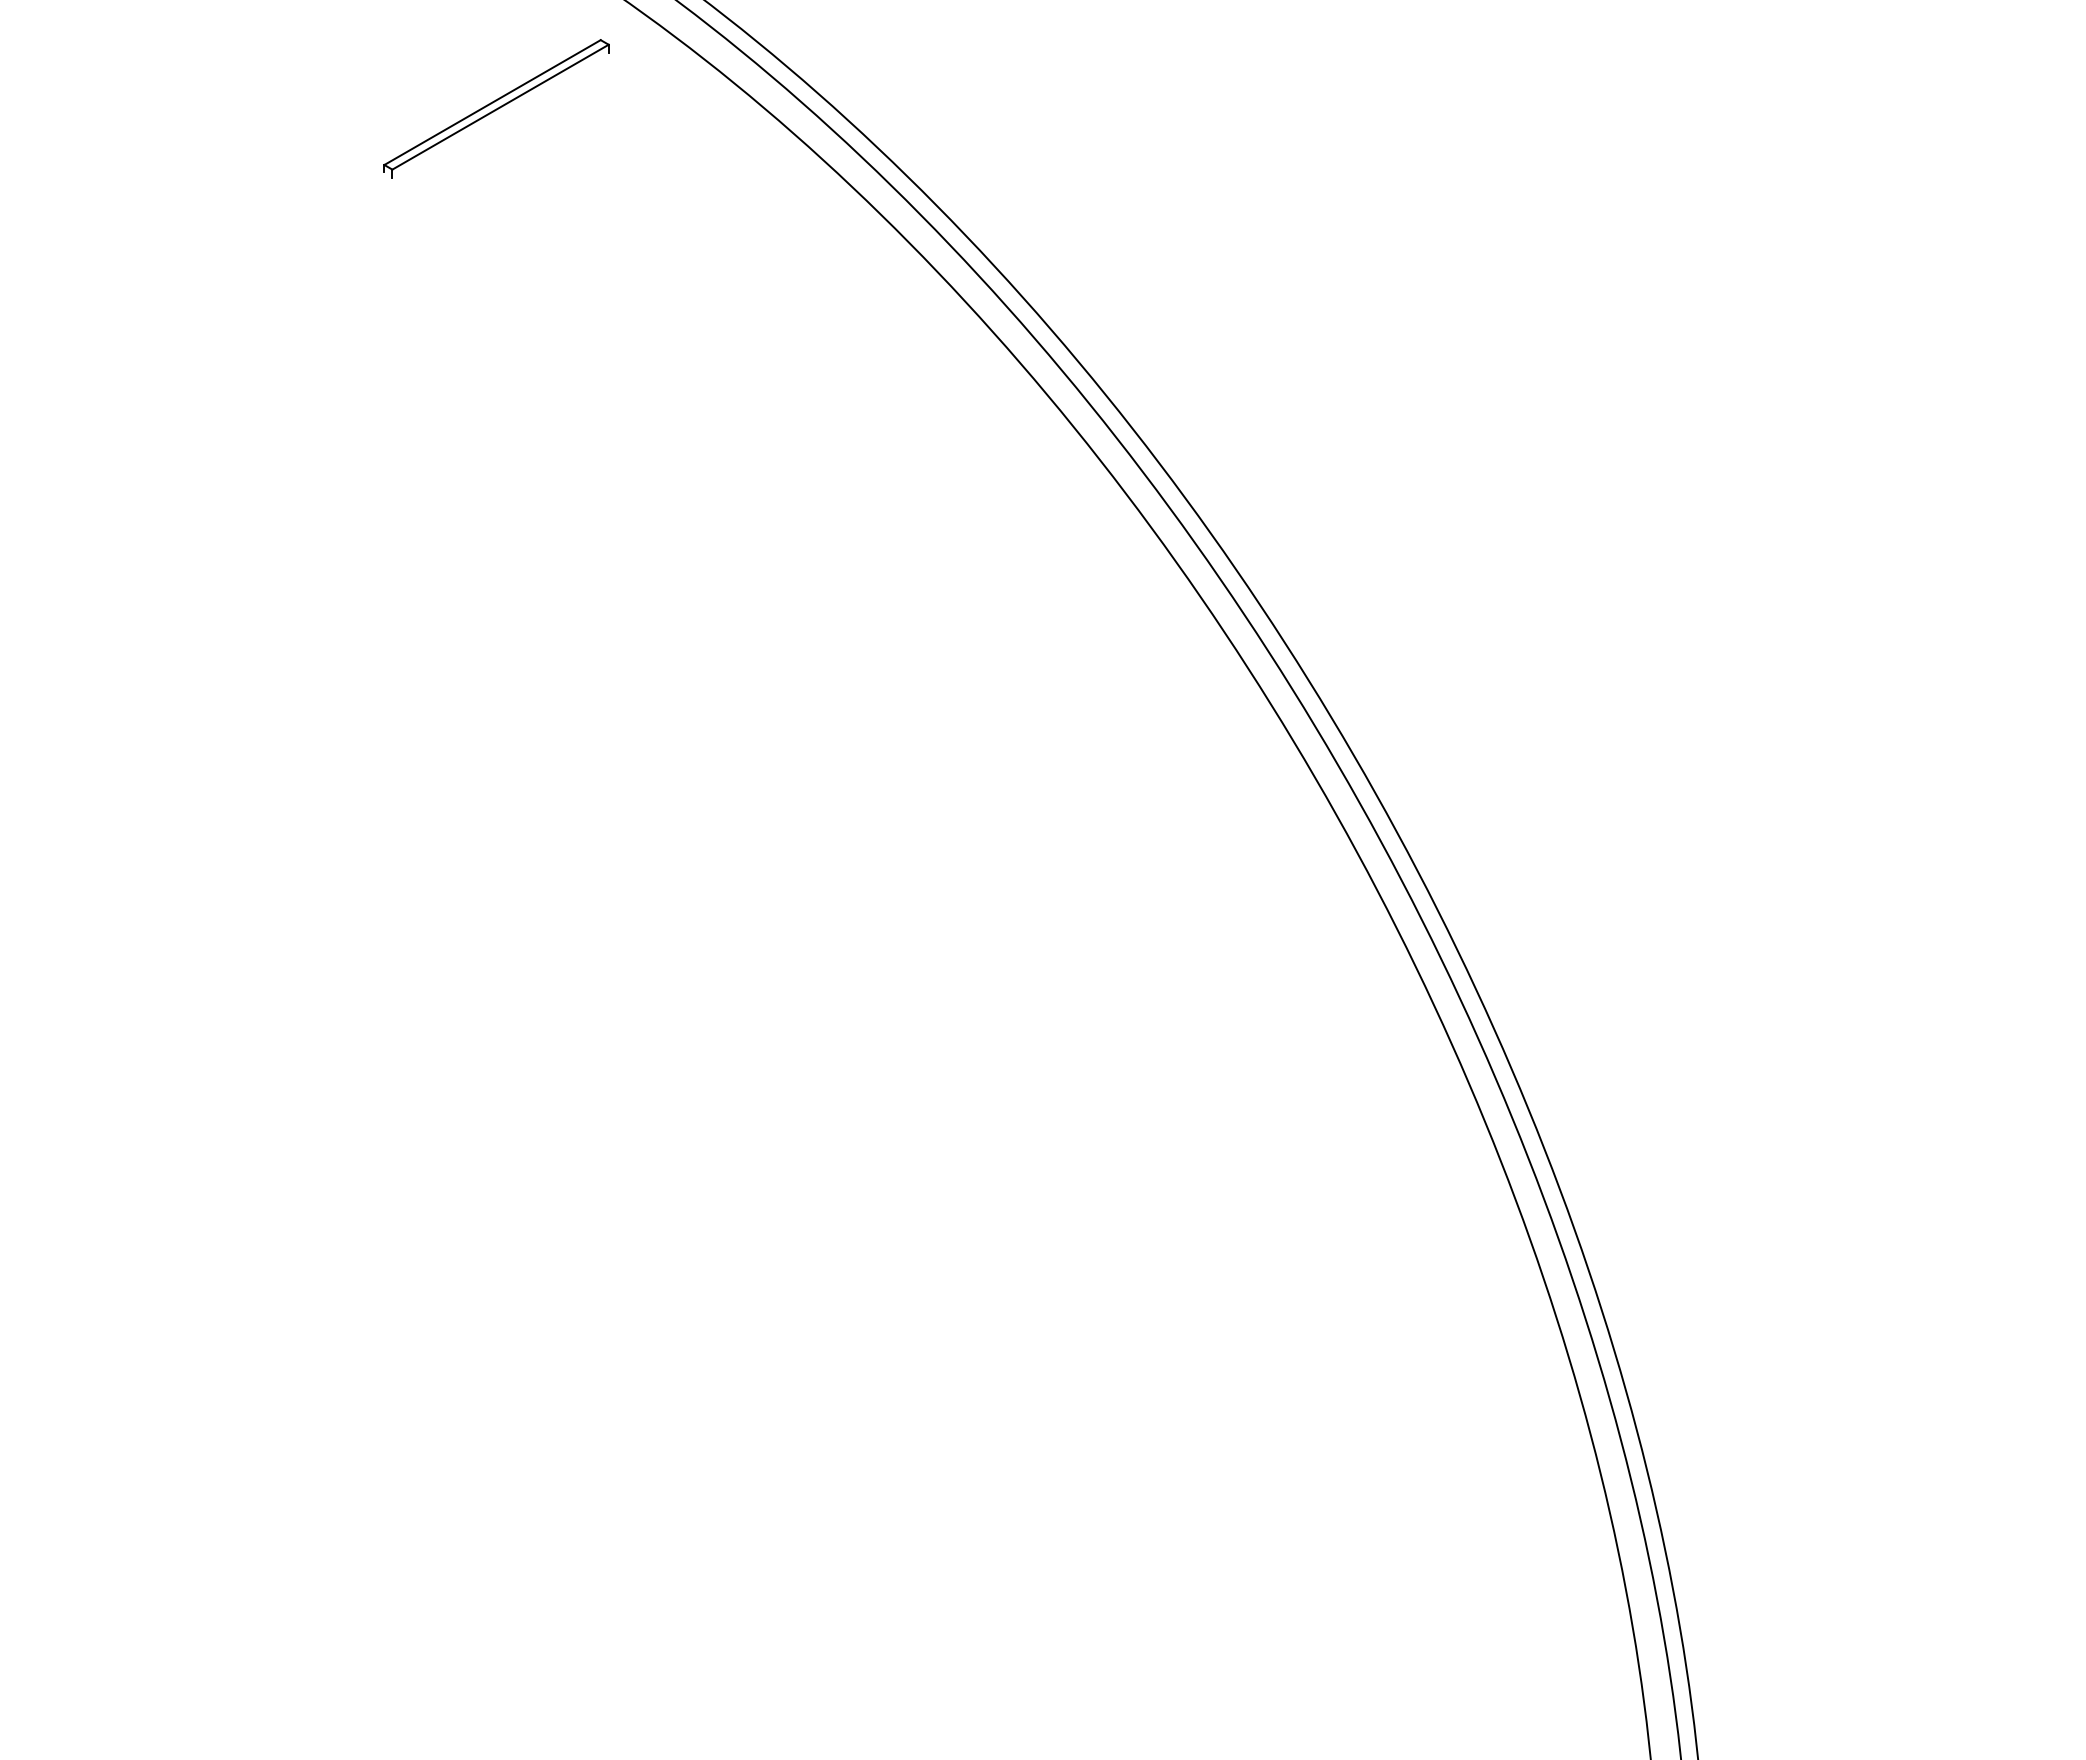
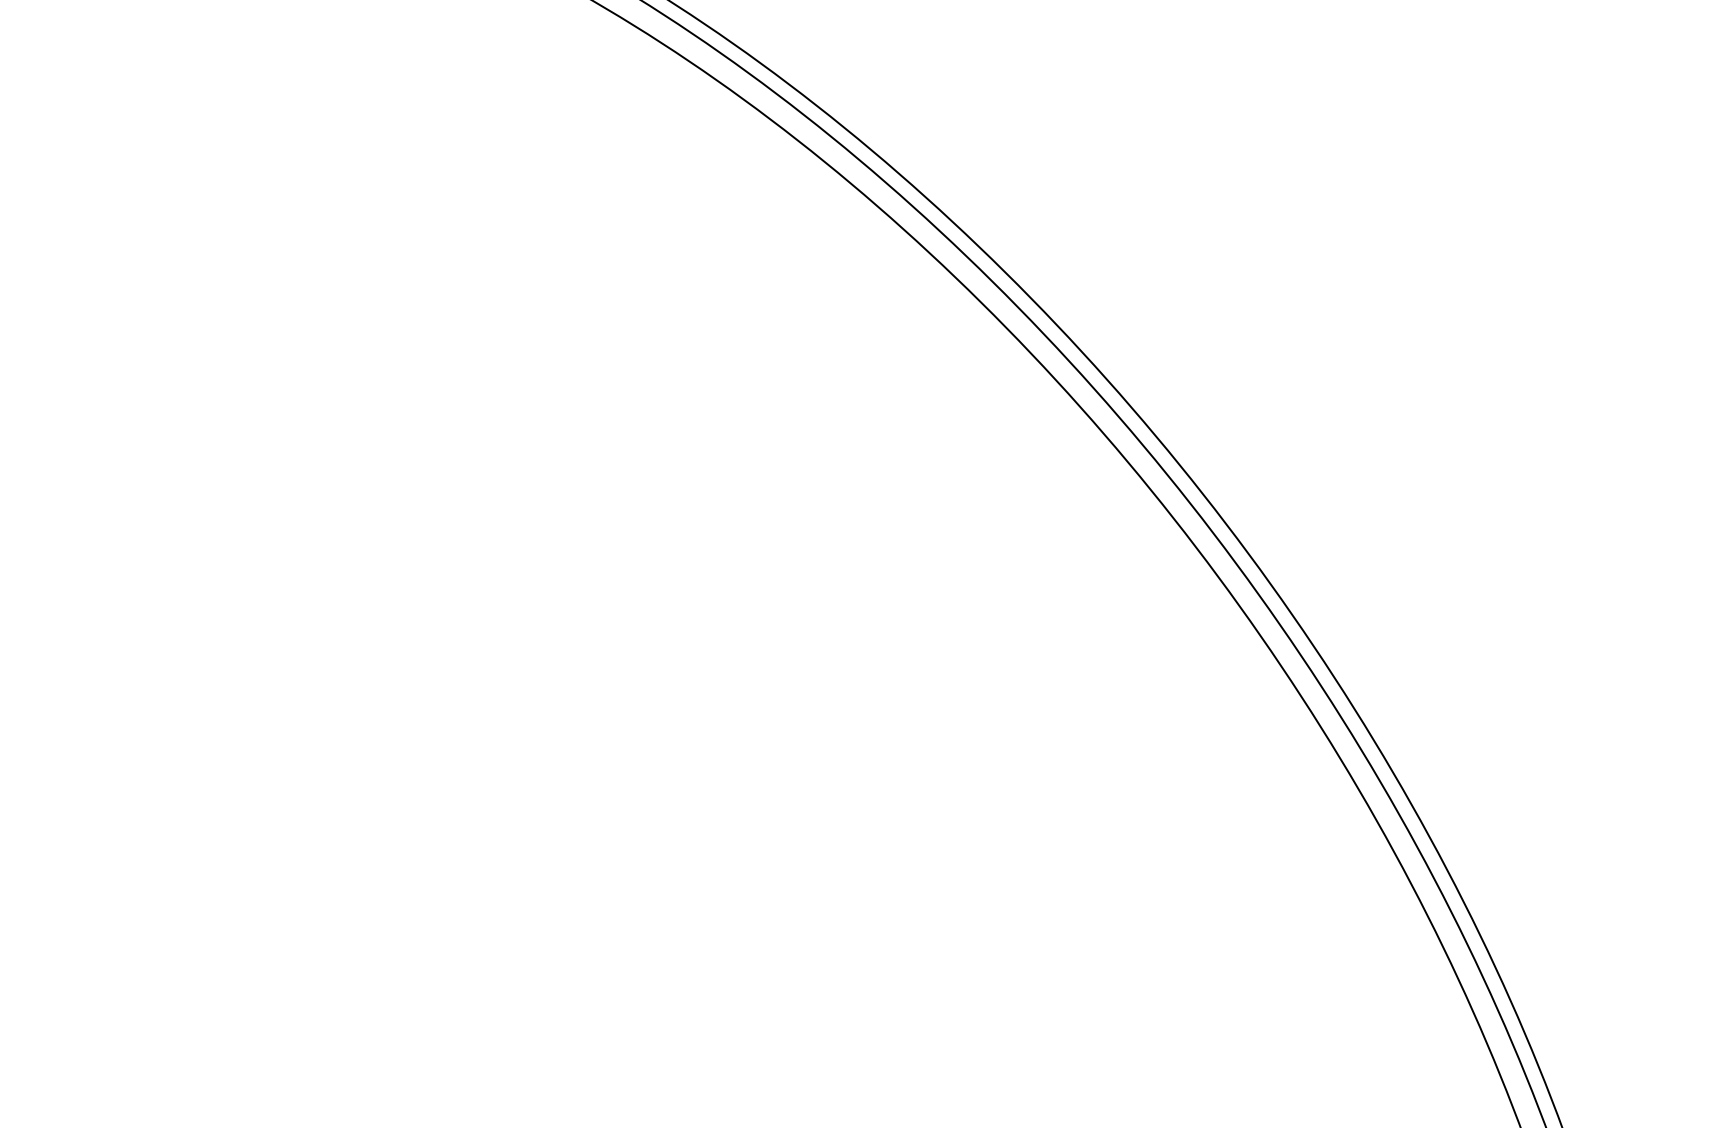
part: (496, 108) -> (462, 86), removed

